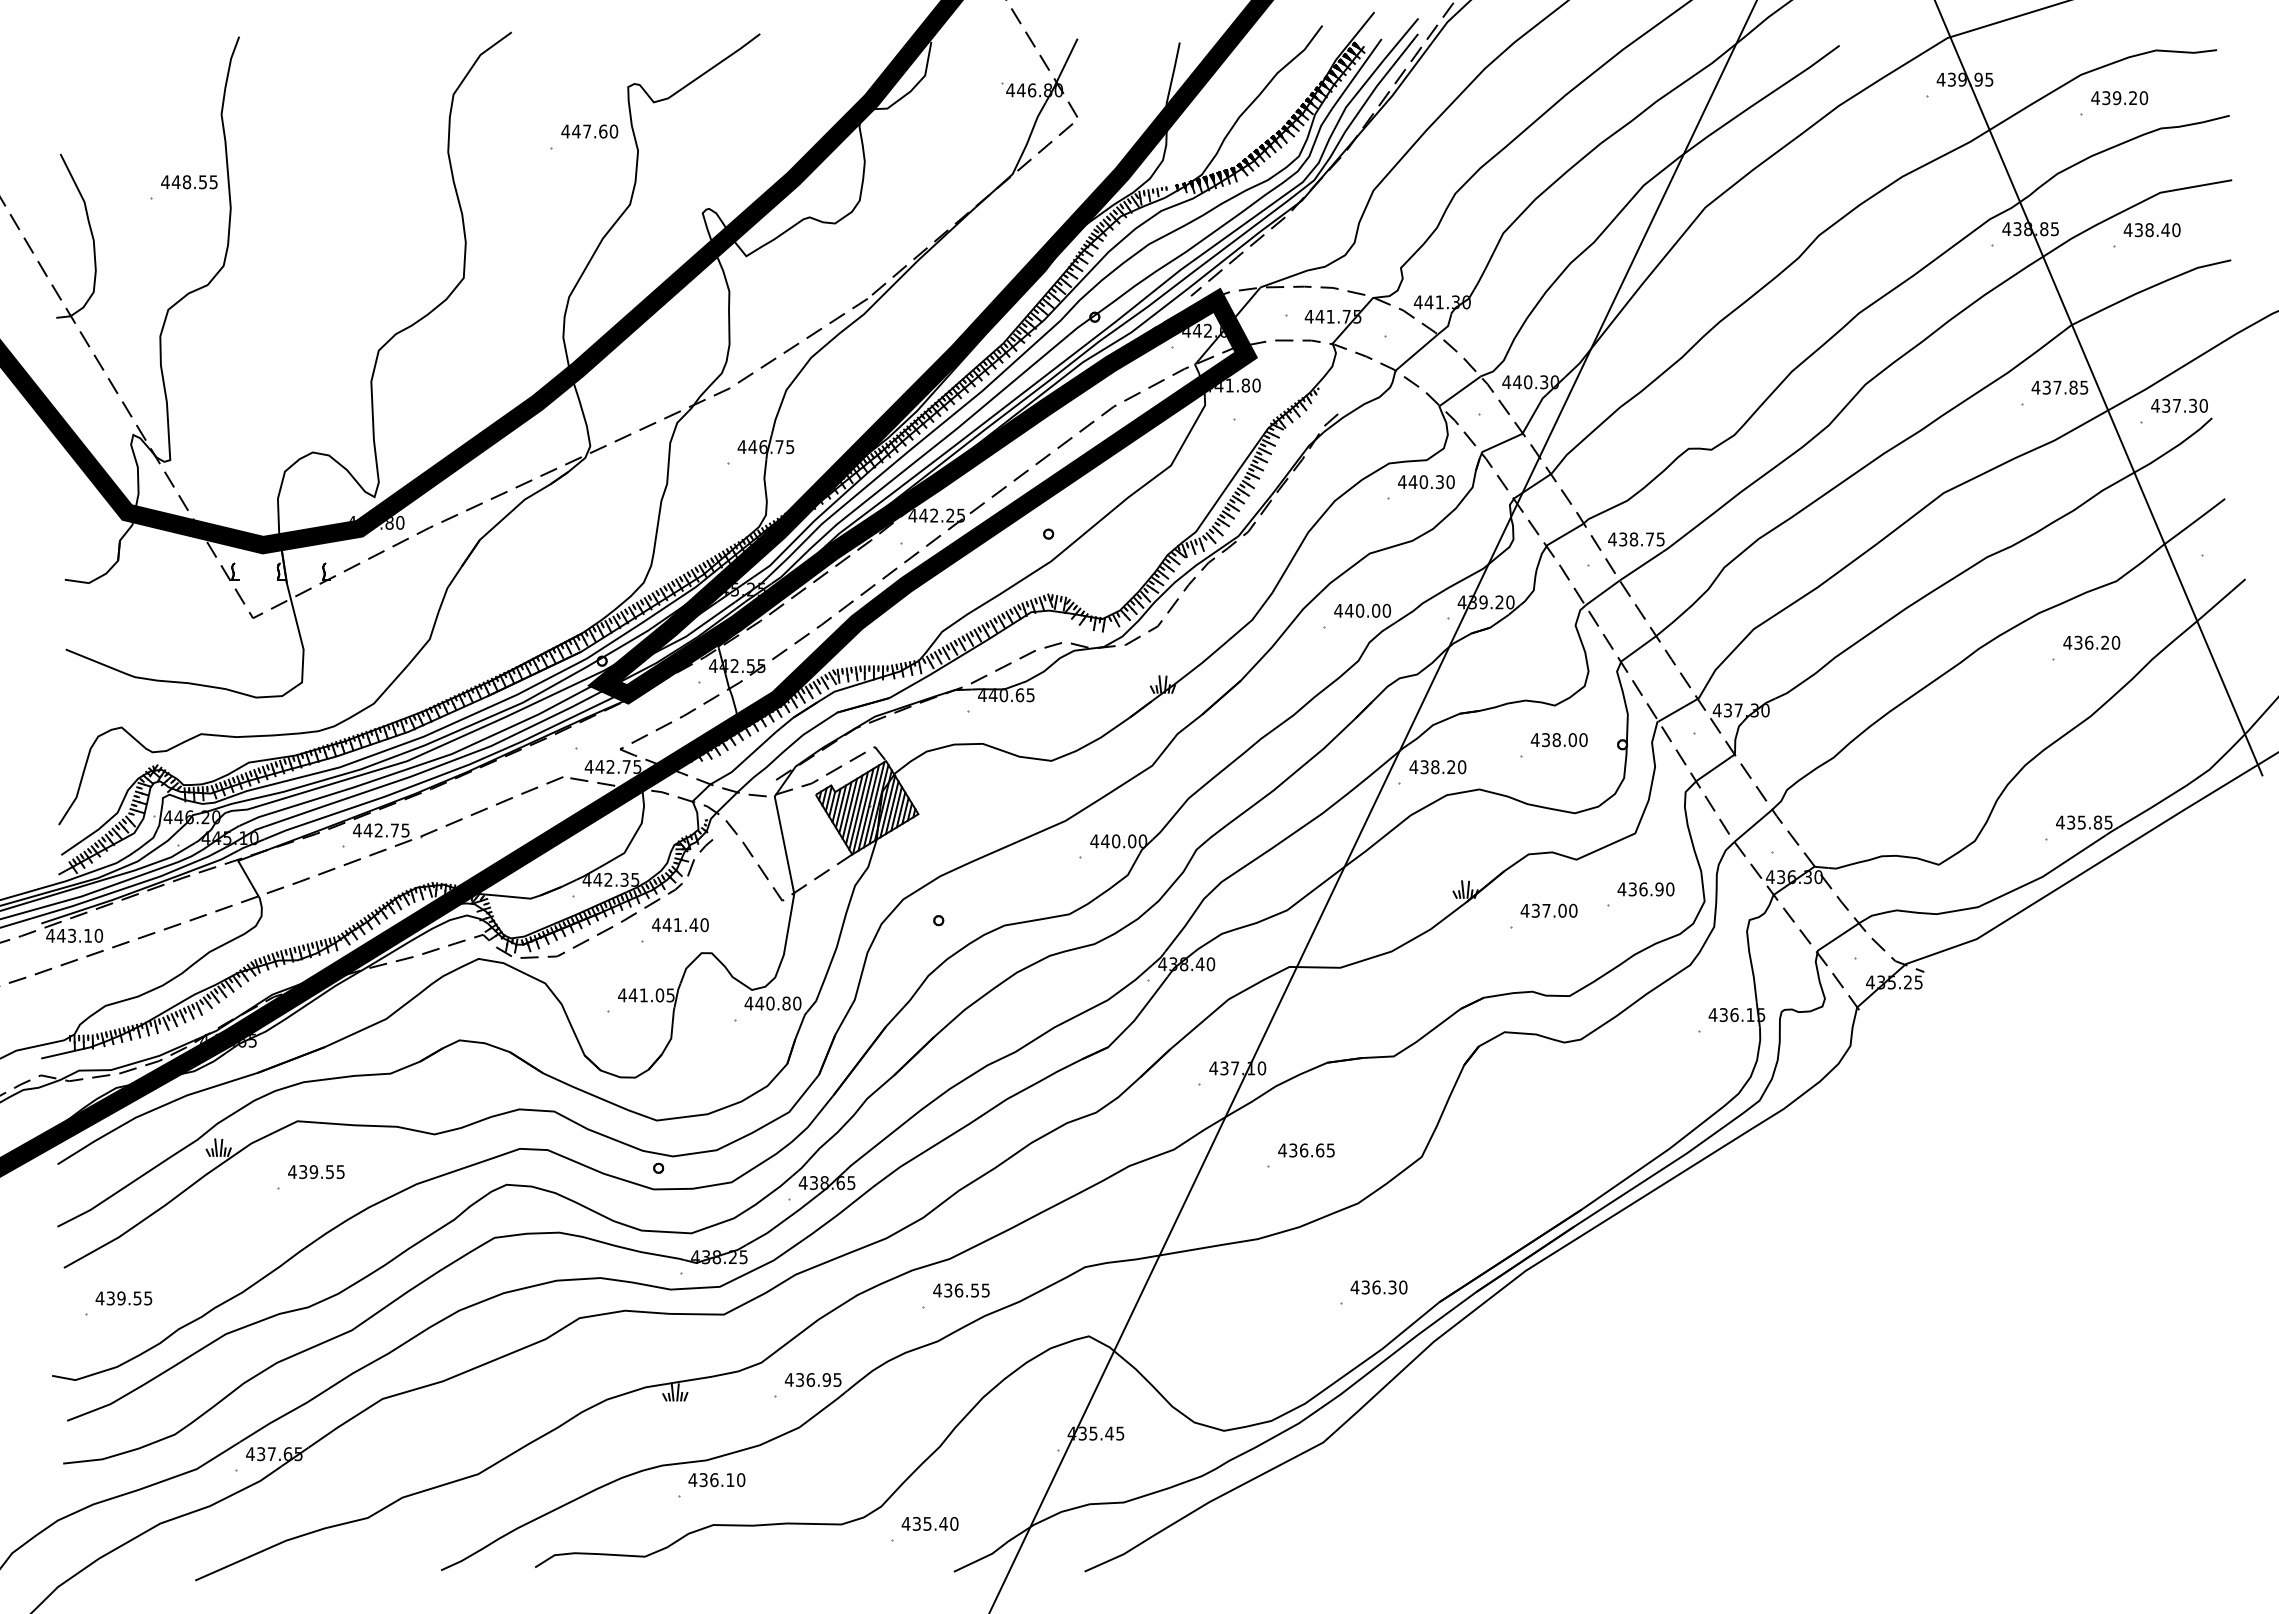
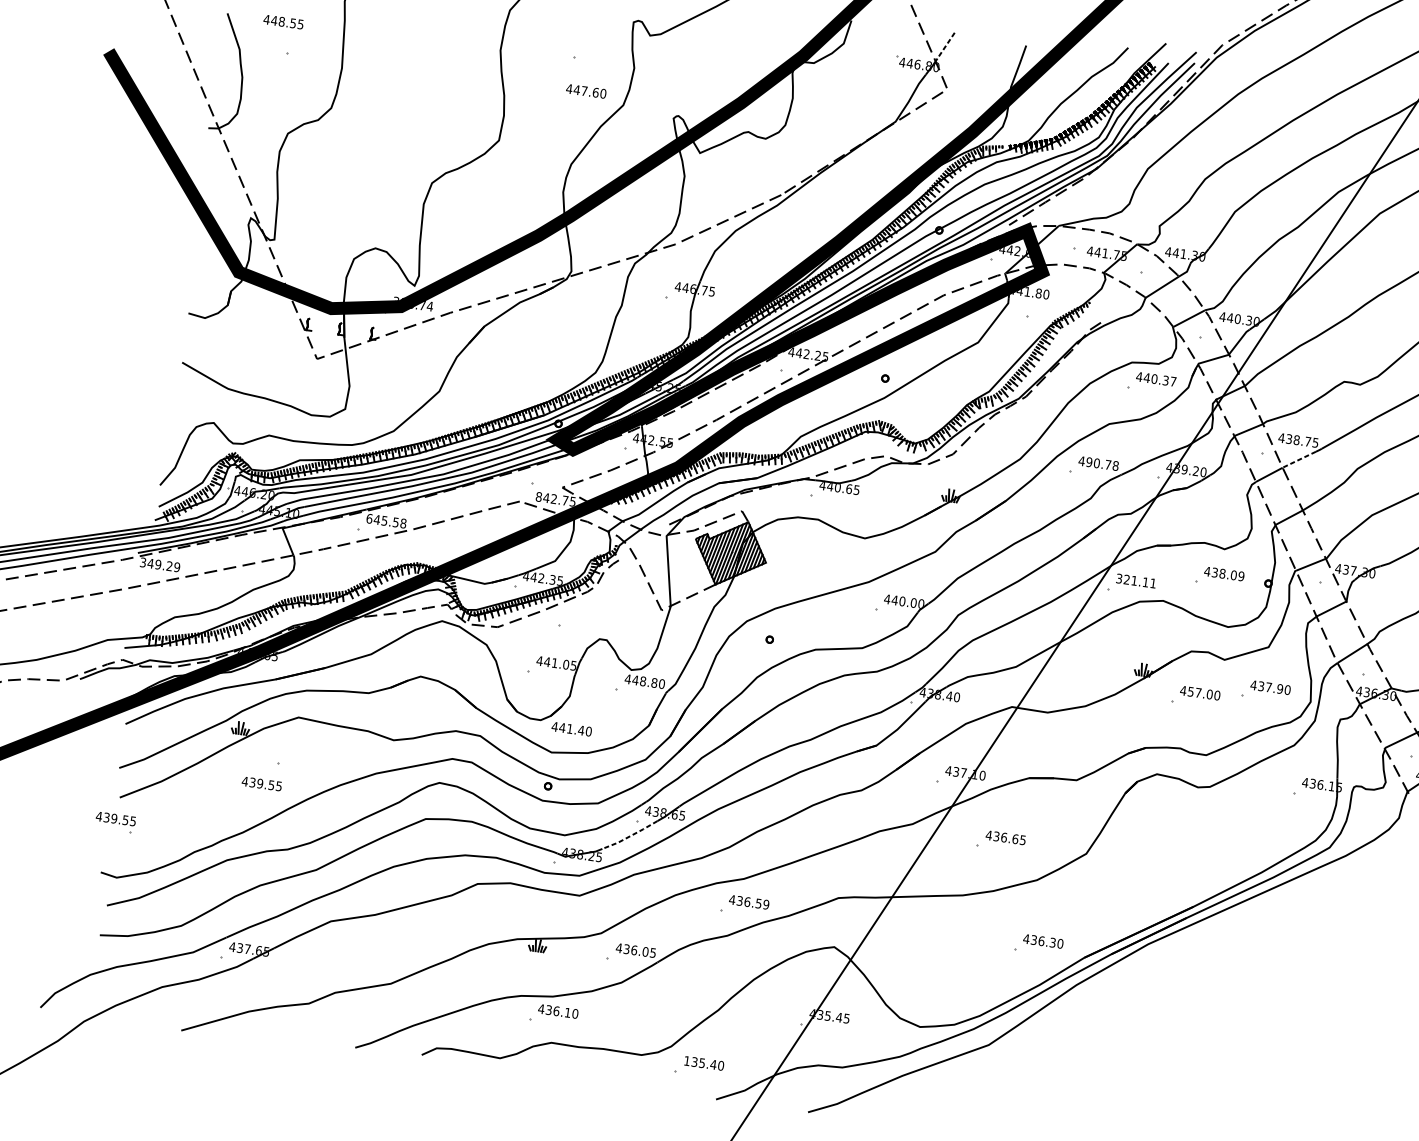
line: (1068, 58) -> (946, 45), solid -> dashed
text: (589, 131) -> (586, 91), moved
text: (189, 182) -> (283, 22), moved
text: (1450, 482) -> (1173, 381), 440.30 -> 440.37
text: (376, 522) -> (413, 303), 447.80 -> 396.74
line: (1640, 566) -> (1298, 459), solid -> dashed
text: (1367, 610) -> (1102, 463), 440.00 -> 490.78
text: (1583, 740) -> (1241, 576), 438.00 -> 438.09
text: (588, 766) -> (538, 496), 442.75 -> 842.75
text: (1437, 767) -> (1135, 581), 438.20 -> 321.11
text: (381, 830) -> (386, 521), 442.75 -> 645.58
text: (1643, 889) -> (1268, 687), 436.90 -> 437.90
text: (1535, 909) -> (1190, 690), 437.00 -> 457.00
text: (680, 925) -> (571, 729), moved
text: (74, 935) -> (160, 564), 443.10 -> 349.29
text: (770, 1003) -> (643, 681), 440.80 -> 448.80
text: (316, 1172) -> (261, 784), moved
line: (783, 1221) -> (630, 836), solid -> dashed
text: (985, 1290) -> (766, 904), 436.55 -> 436.59
text: (123, 1298) -> (115, 818), moved
text: (826, 1379) -> (645, 951), 436.95 -> 436.05
text: (905, 1523) -> (686, 1060), 435.40 -> 135.40

